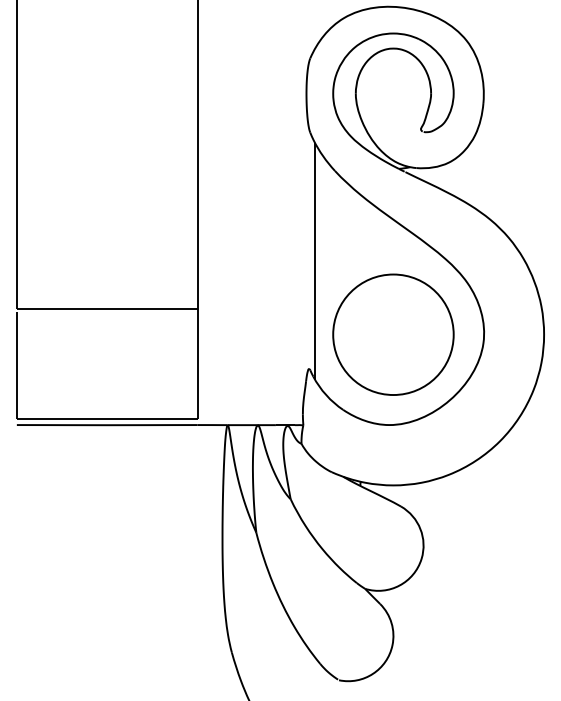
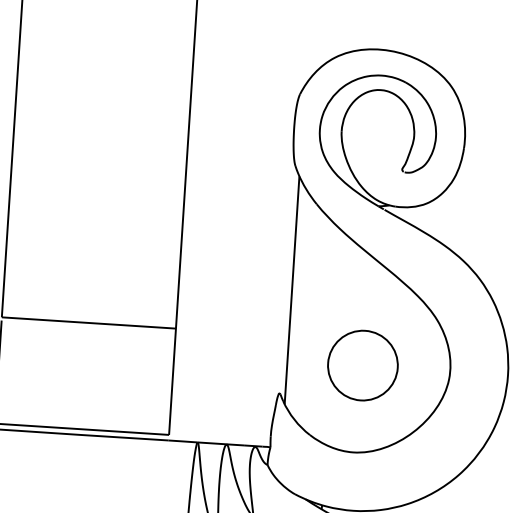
part: (393, 334) -> (362, 365), size x0.6

